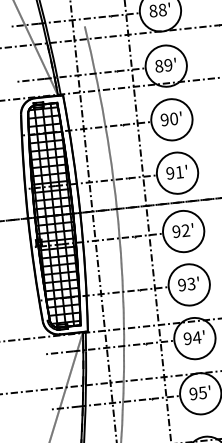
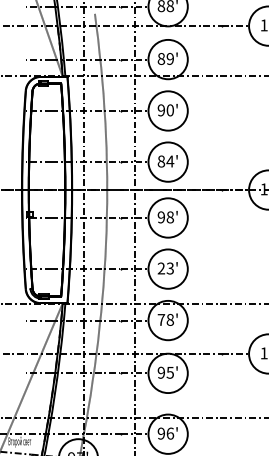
text: (174, 172) -> (165, 161), 91' -> 84'
hatch: (53, 215) -> (46, 189), removed
text: (186, 230) -> (170, 217), 92' -> 98'
text: (182, 284) -> (161, 268), 93' -> 23'
text: (192, 337) -> (165, 319), 94' -> 78'

